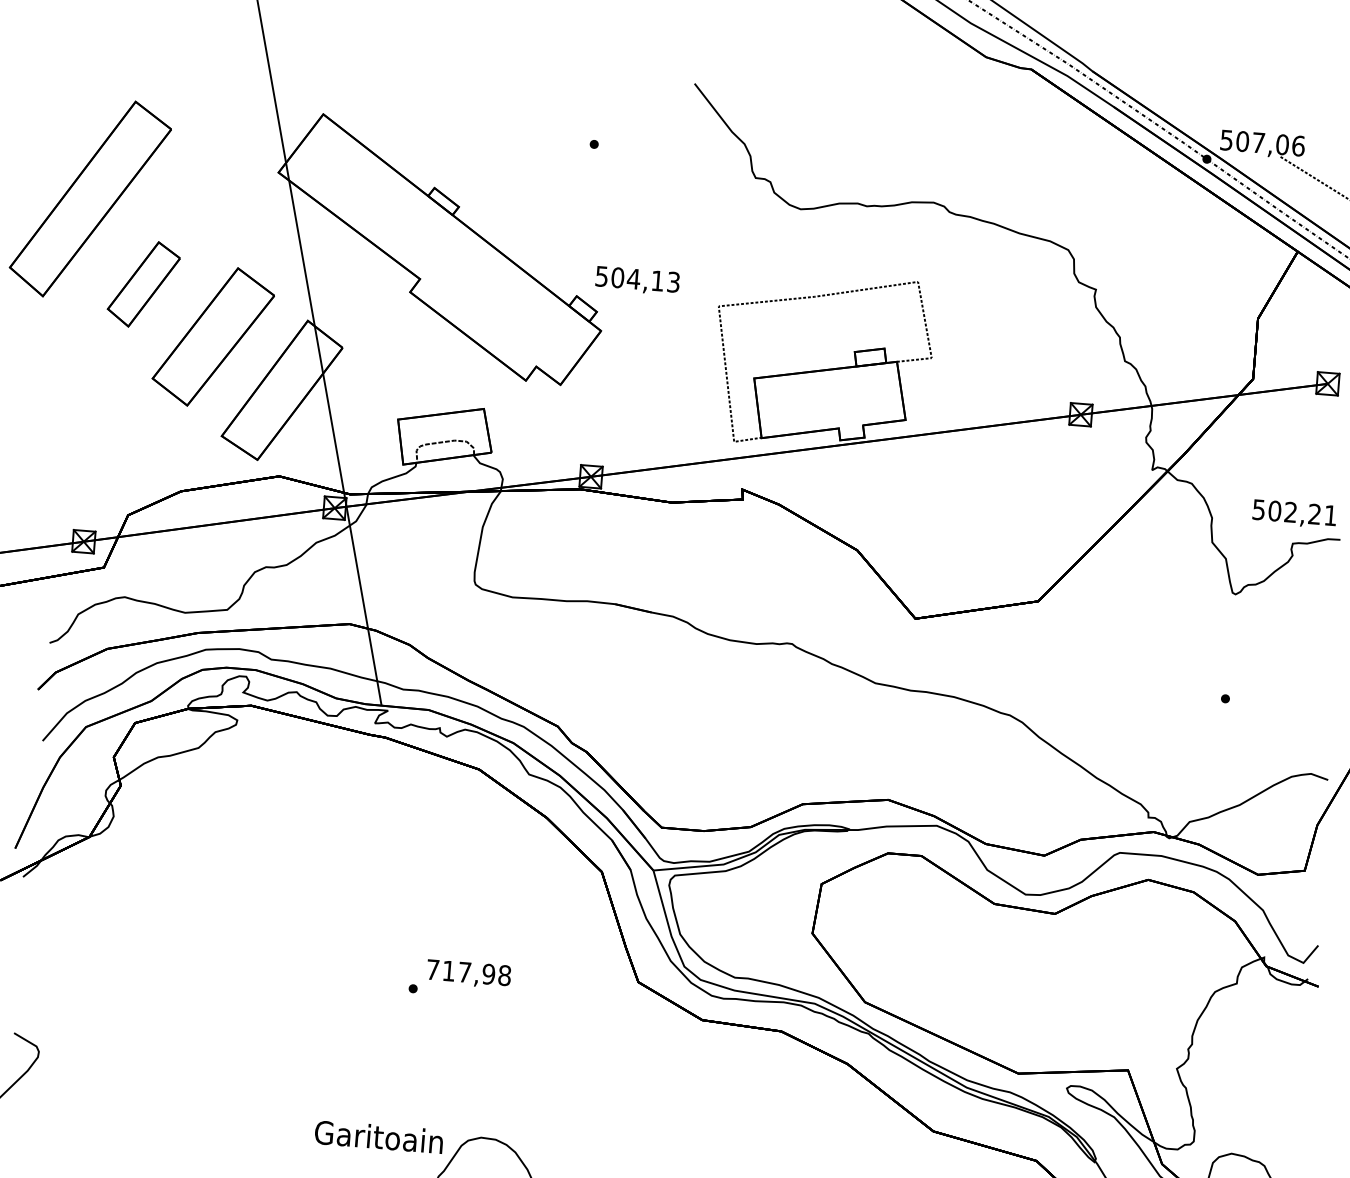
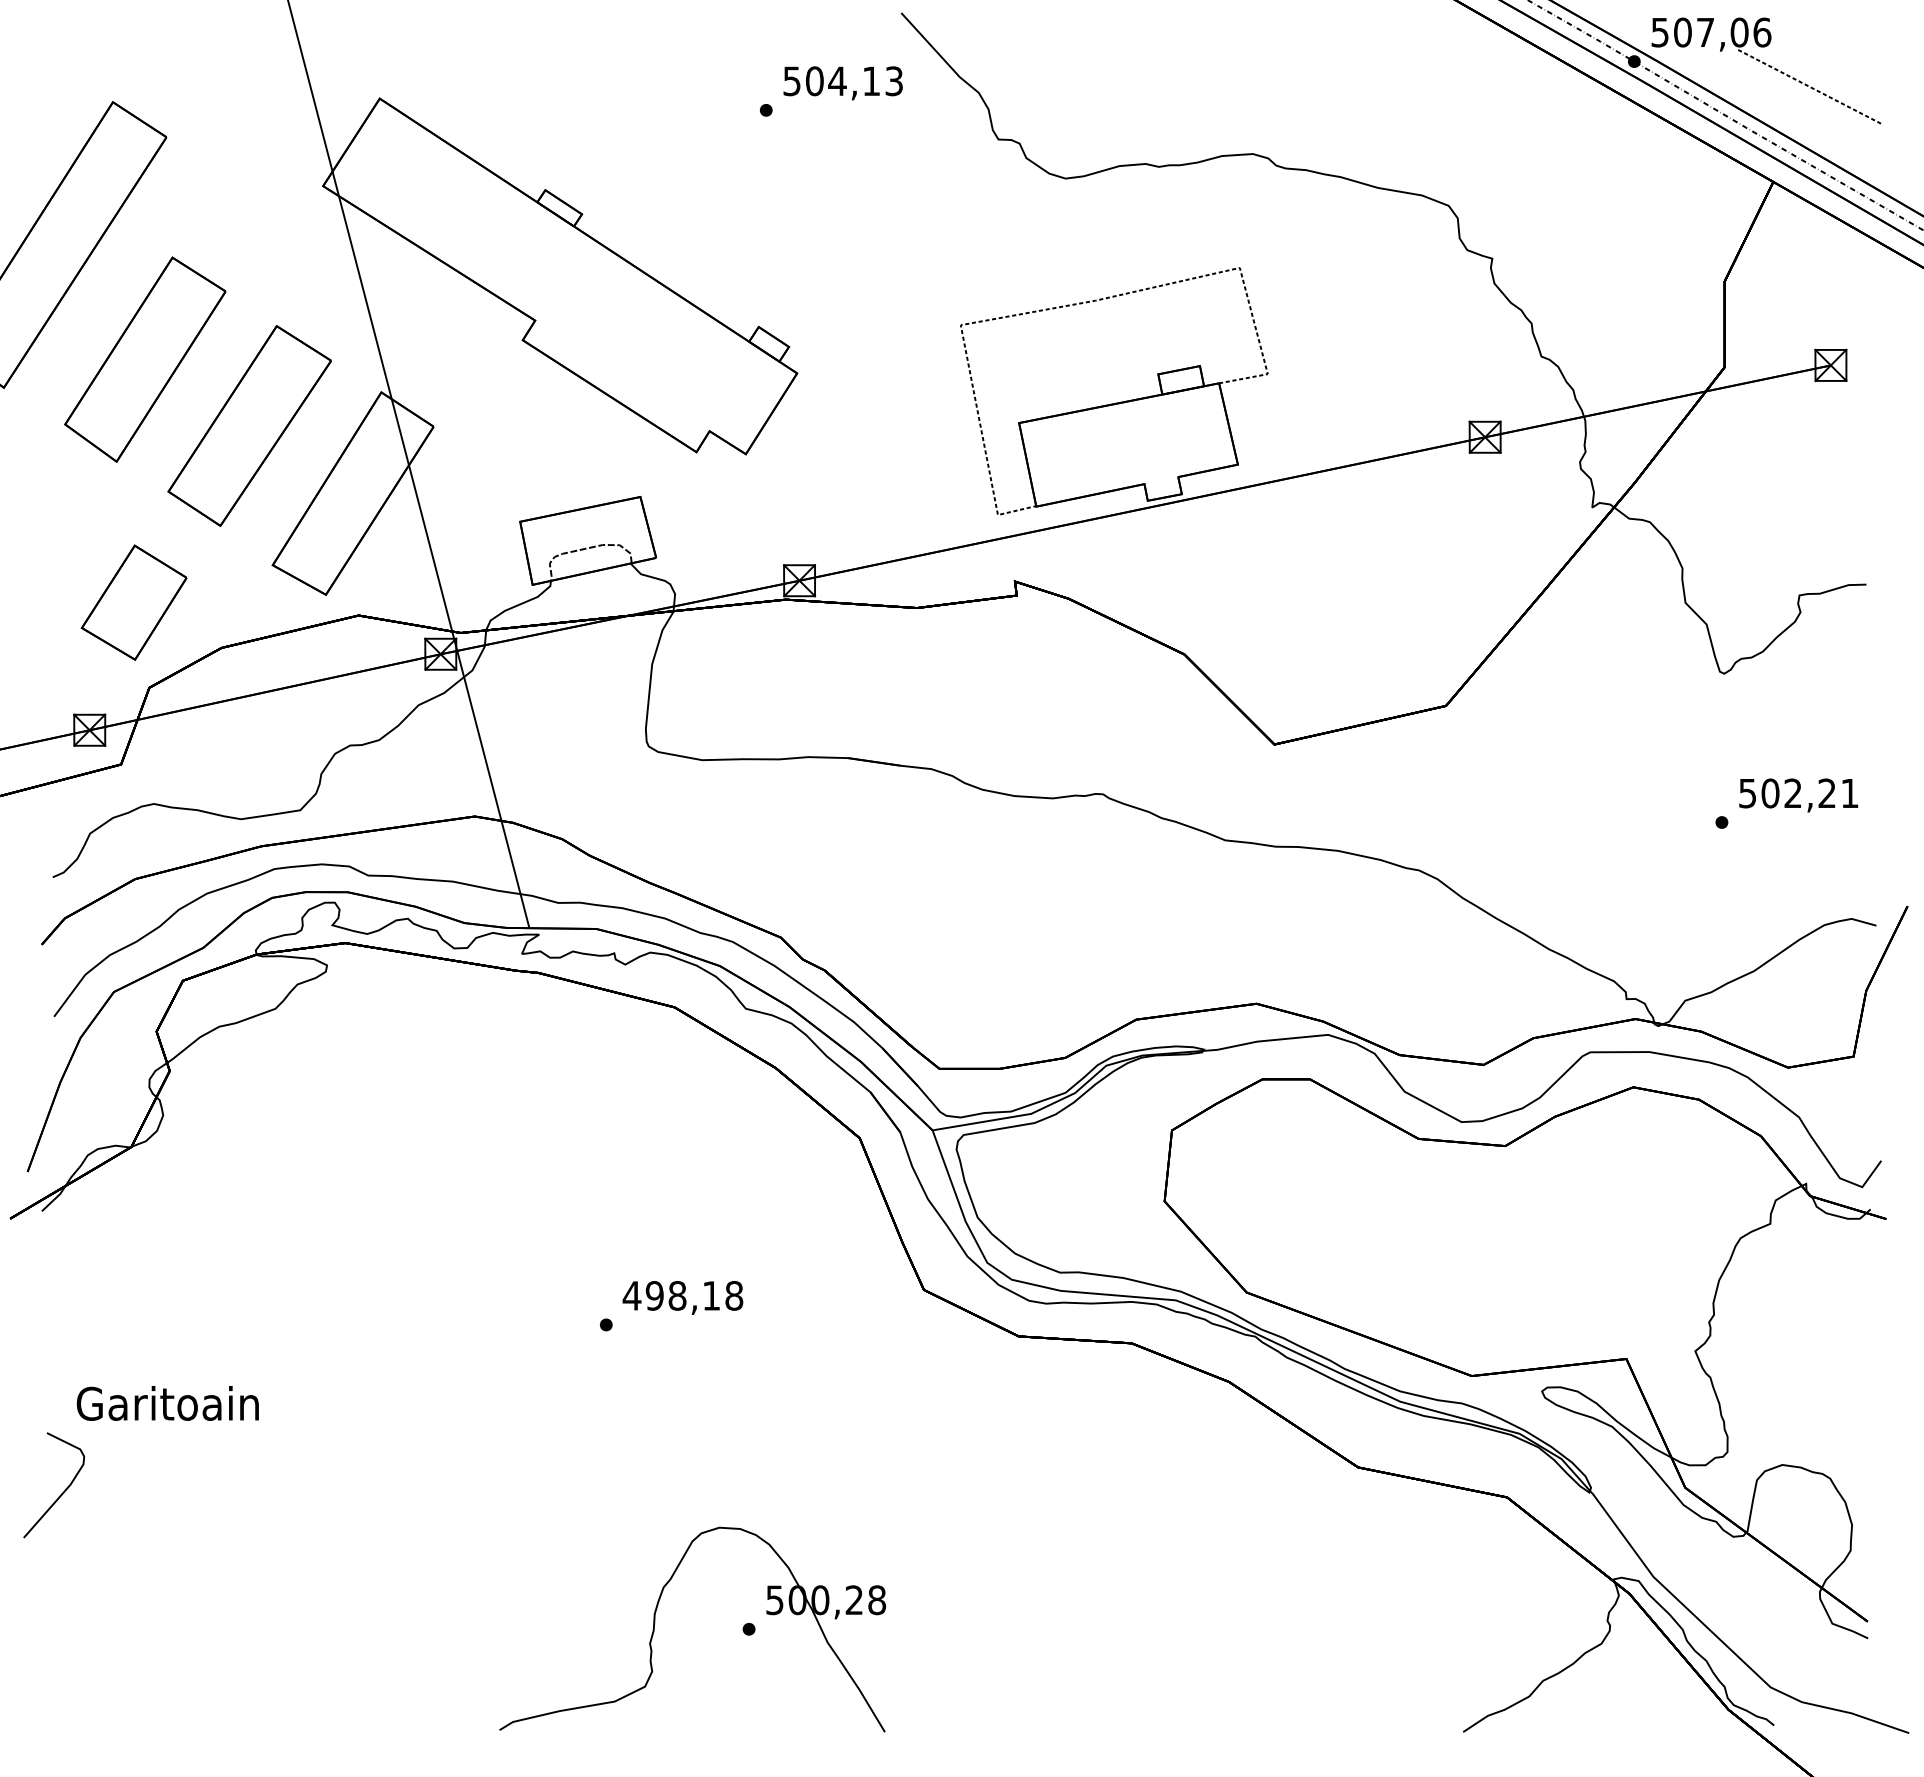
text: (637, 280) -> (842, 83), moved
part: (144, 284) -> (145, 359), size x1.67
part: (121, 454) -> (133, 602), added
text: (1294, 514) -> (1798, 795), moved
text: (460, 971) -> (671, 1295), 717,98 -> 498,18
text: (378, 1137) -> (167, 1403), moved

